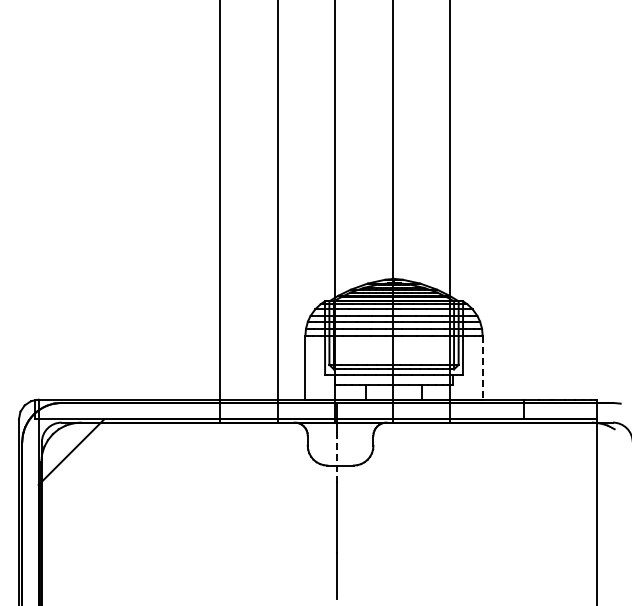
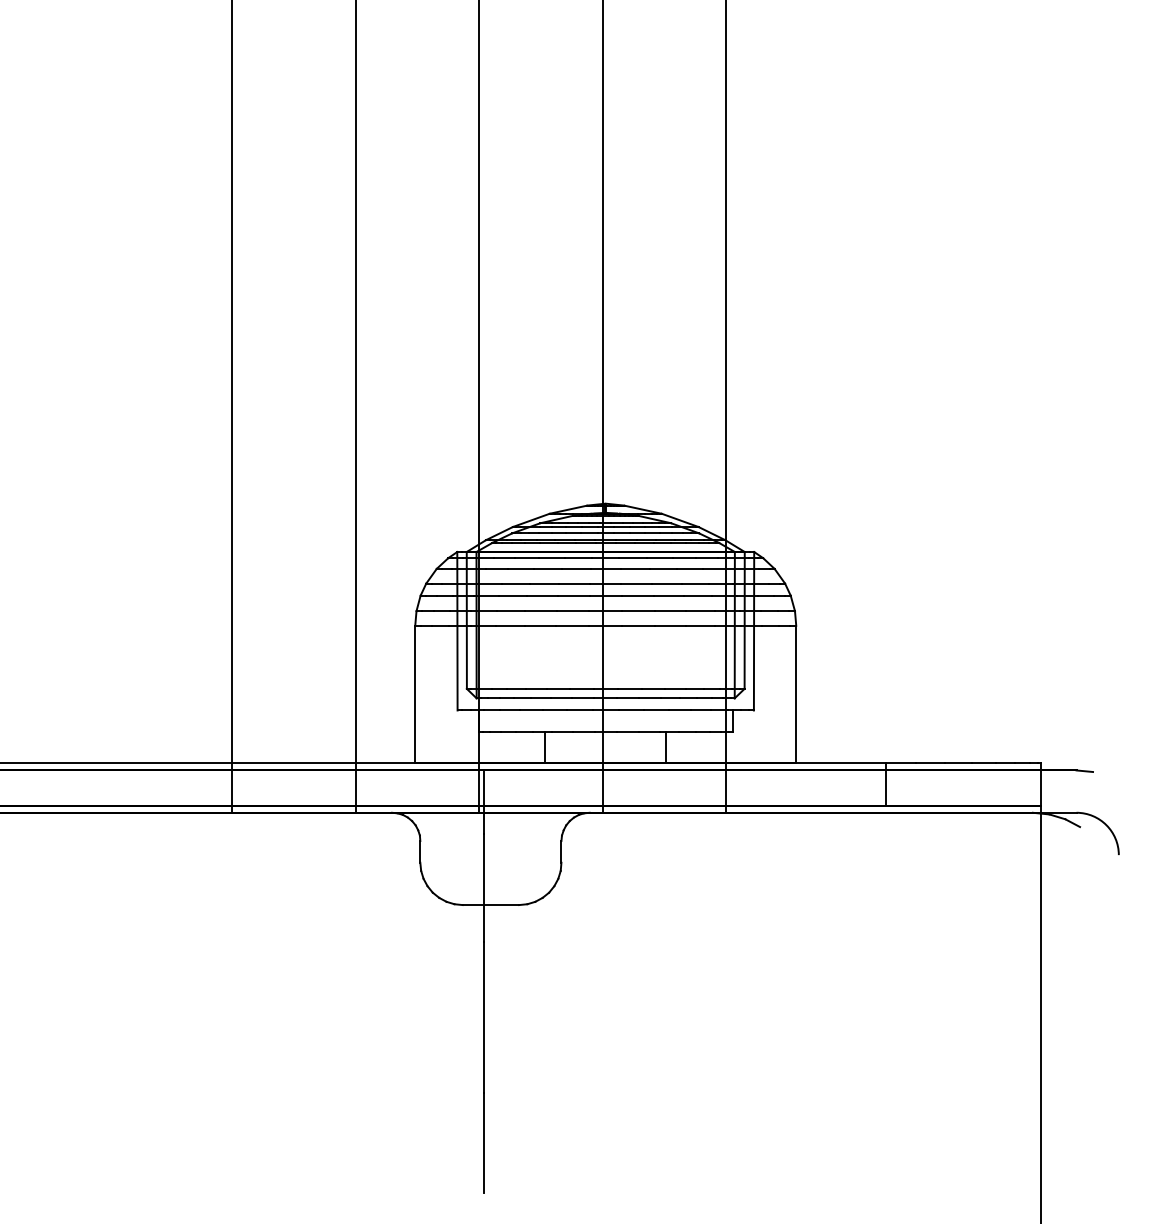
line: (482, 367) -> (795, 694), dashed -> solid
line: (337, 458) -> (484, 889), dashed -> solid

